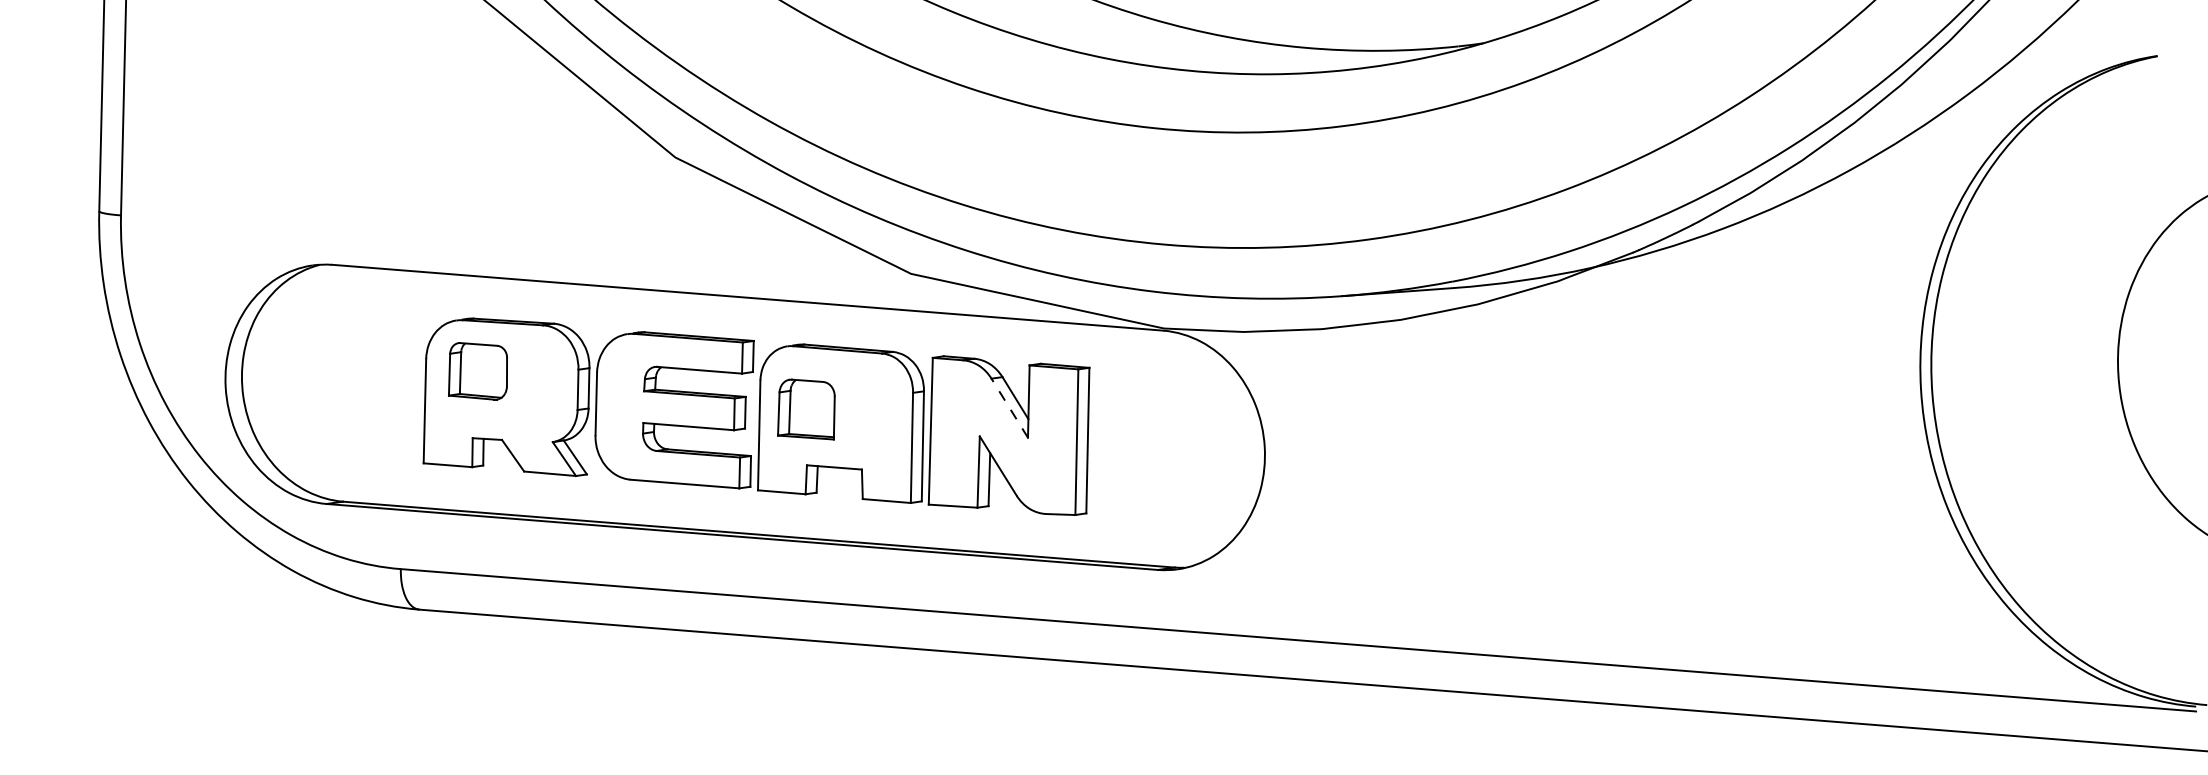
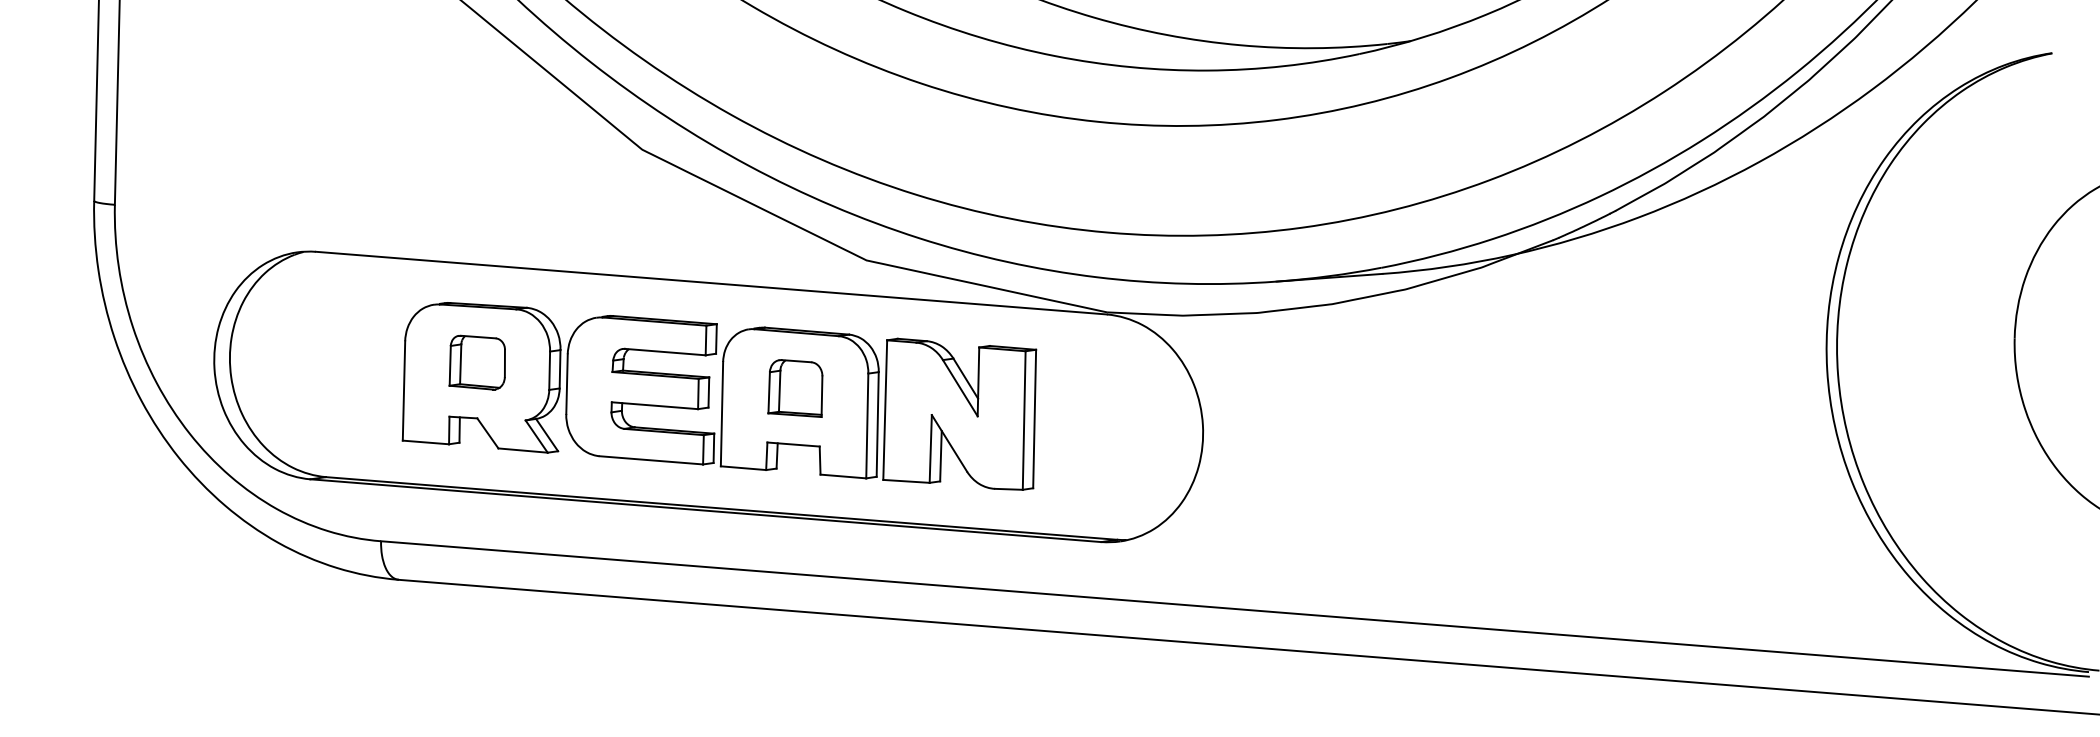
part: (477, 371) -> (476, 362), moved
line: (1009, 408) -> (960, 388), dashed -> solid
part: (806, 409) -> (795, 388), moved

